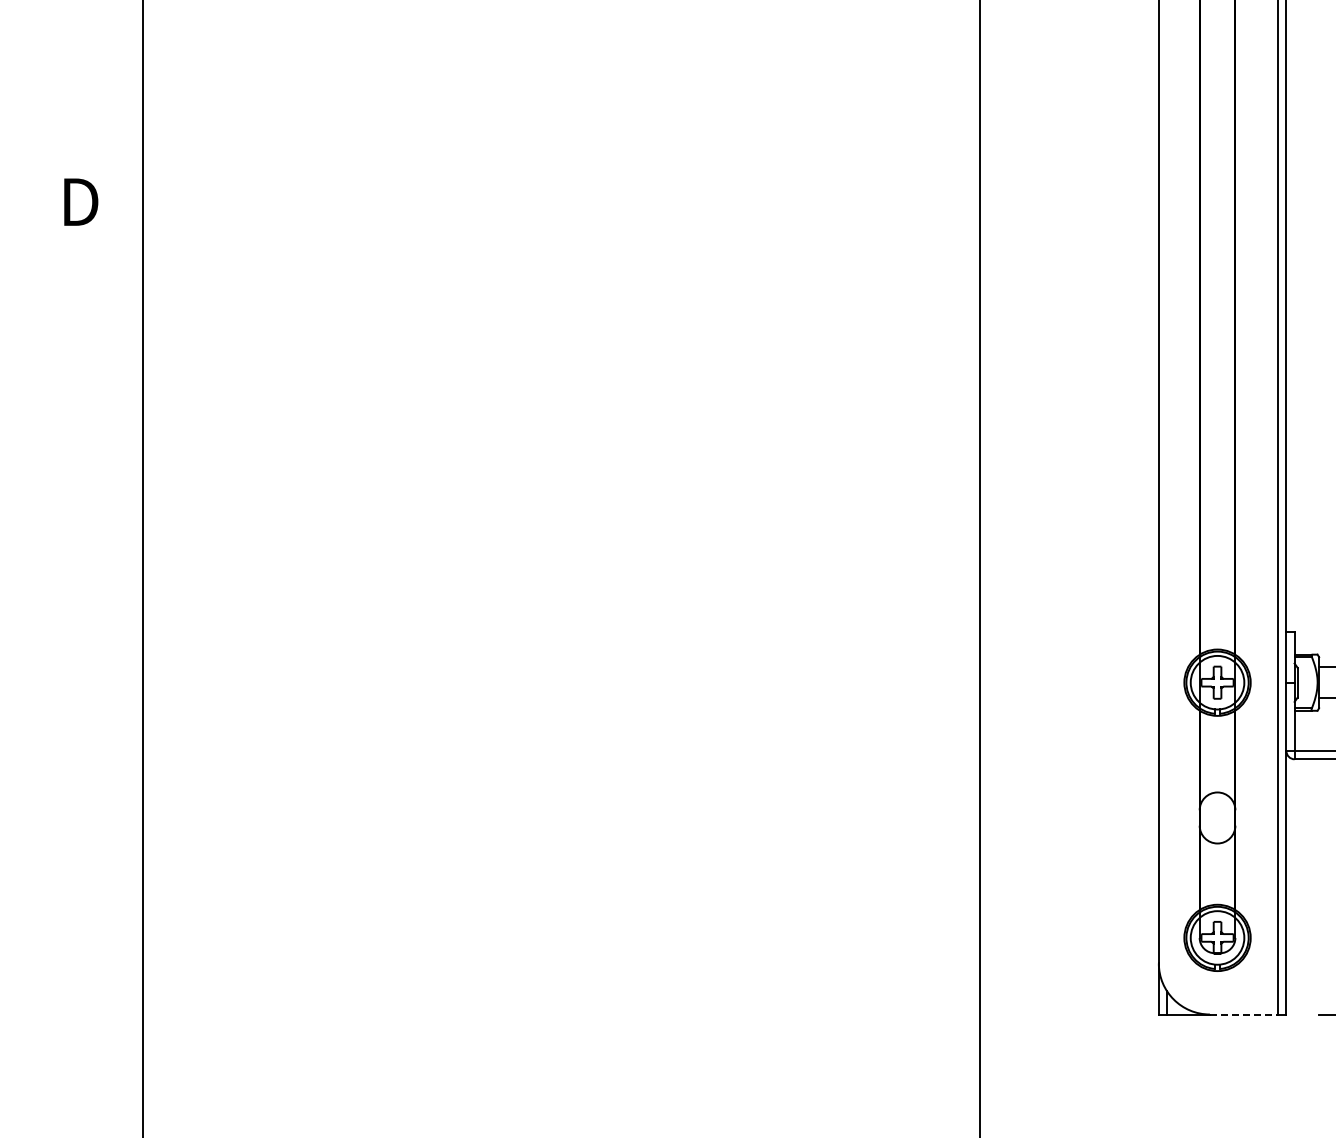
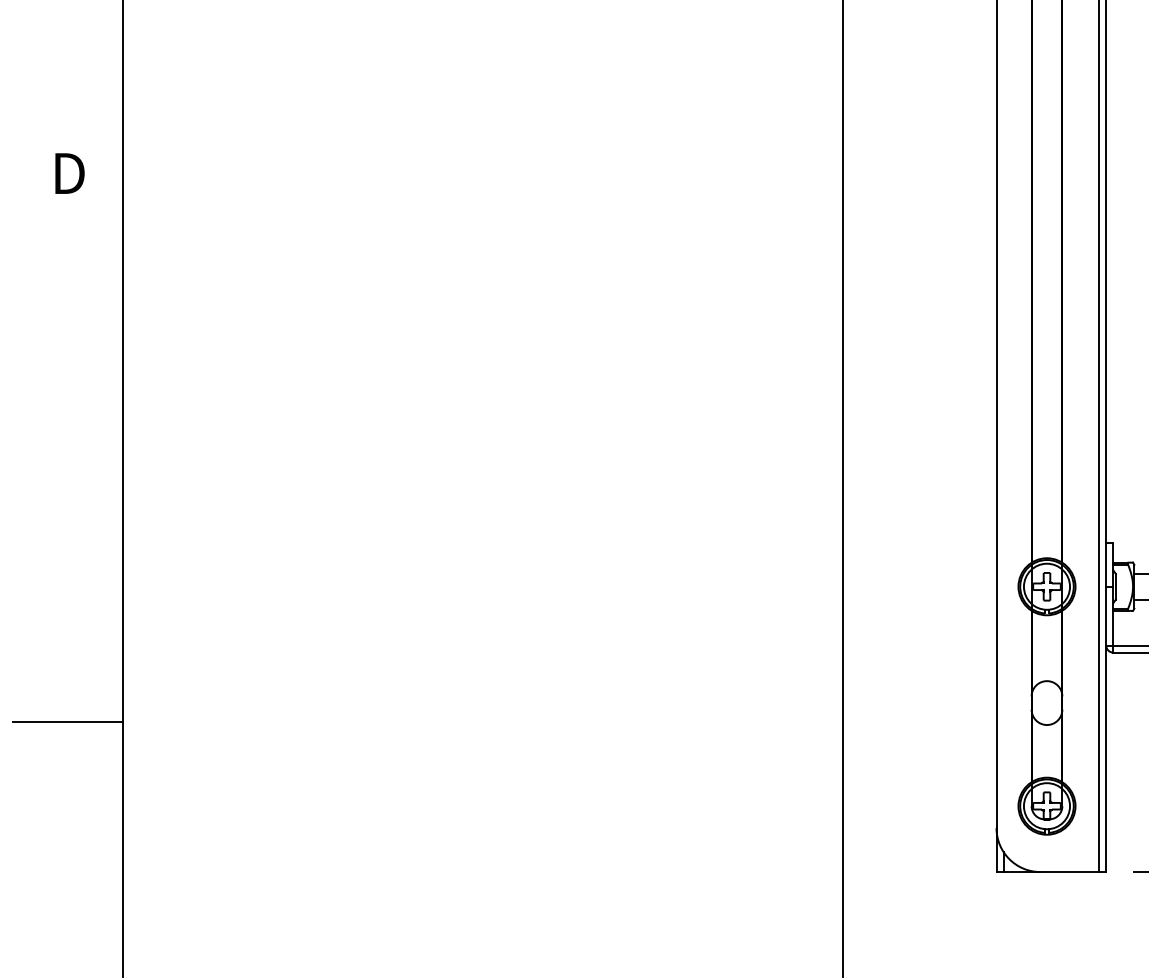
line: (78, 840) -> (67, 722), added
line: (1244, 1014) -> (1070, 872), dashed -> solid

